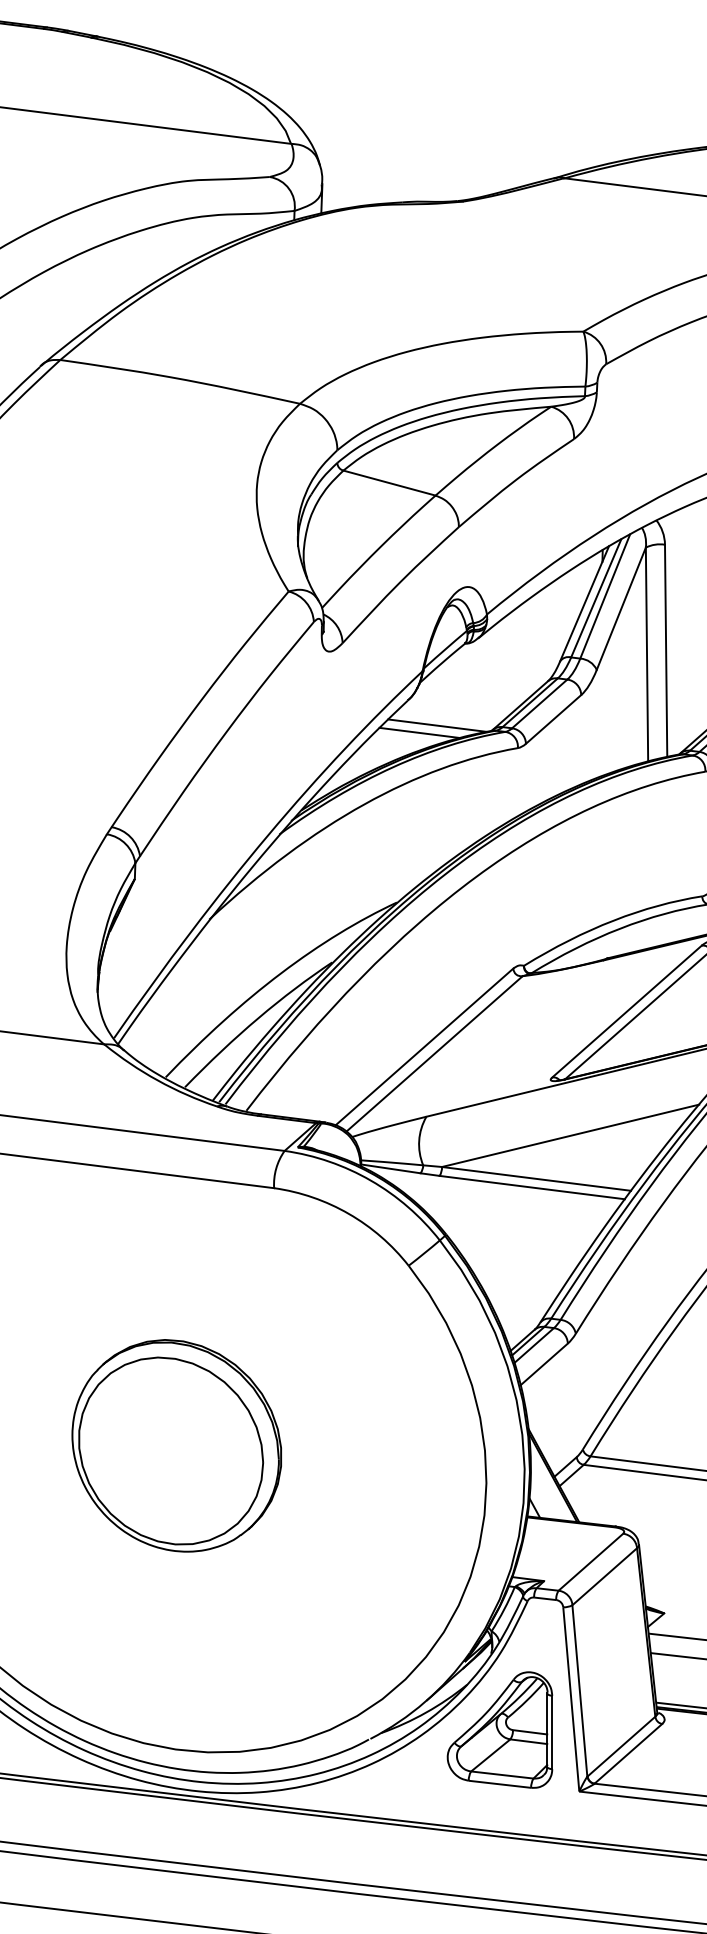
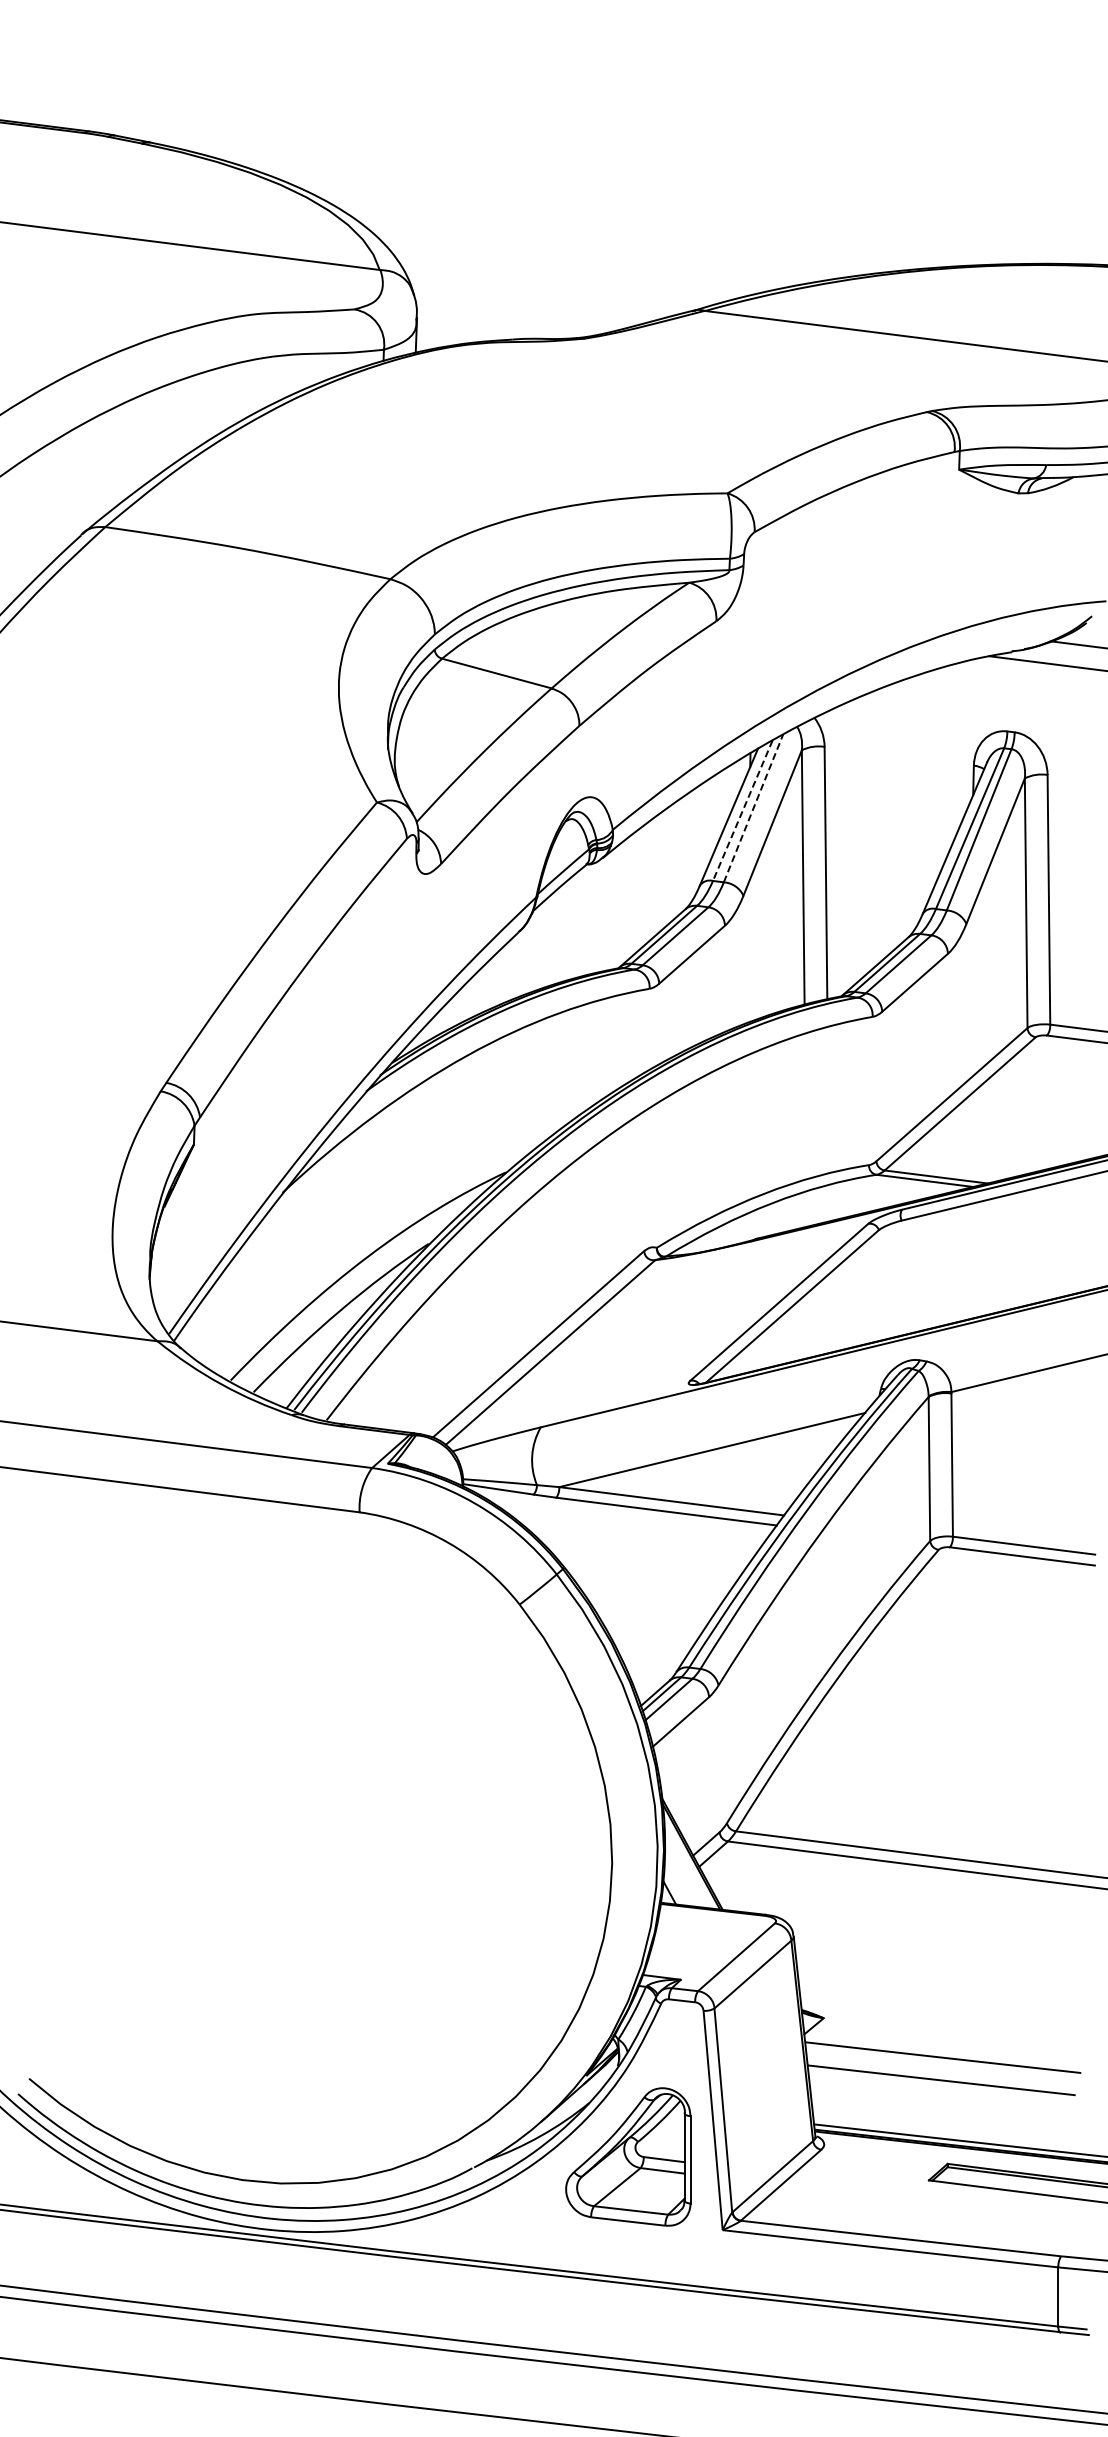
line: (605, 596) -> (753, 808), solid -> dashed
line: (595, 599) -> (742, 811), solid -> dashed
line: (437, 725) -> (553, 961), removed
line: (420, 732) -> (533, 970), removed
part: (176, 1445) -> (243, 1818), removed

